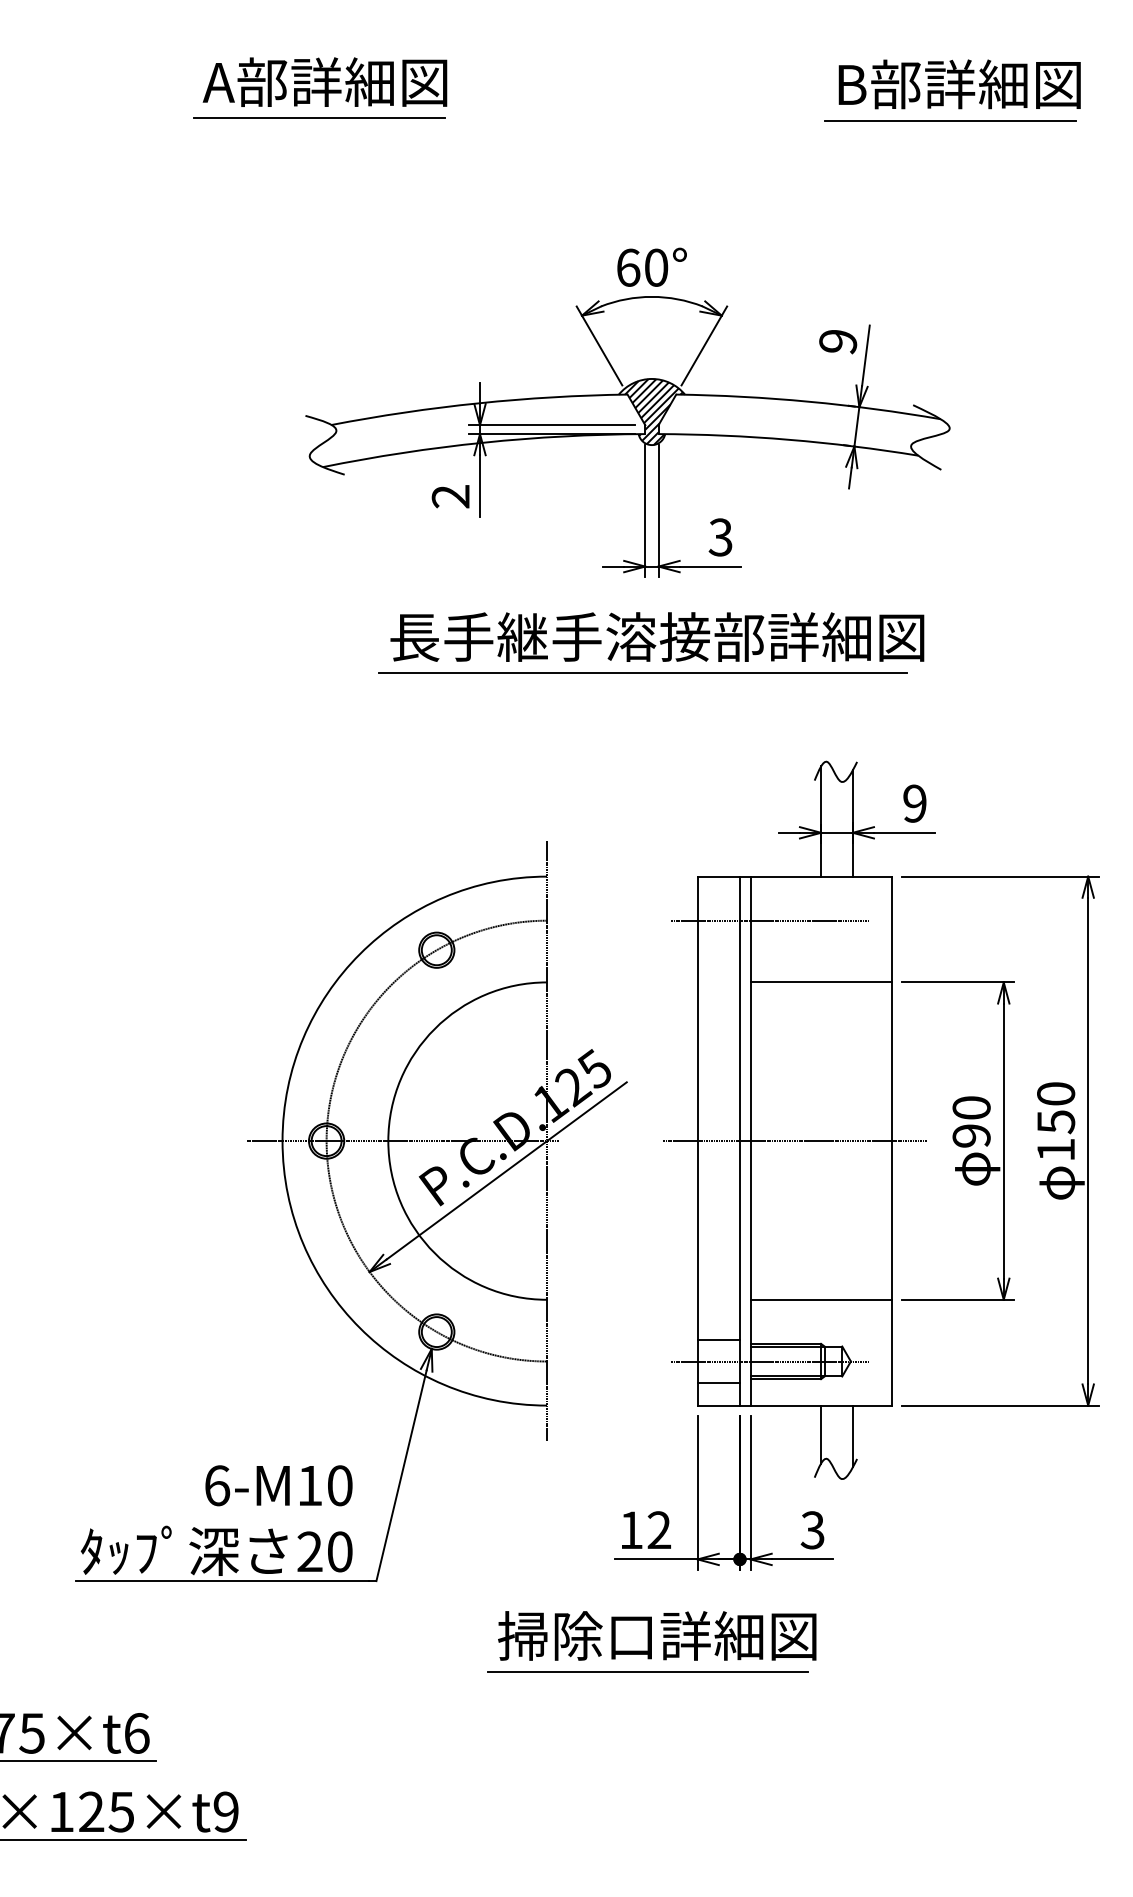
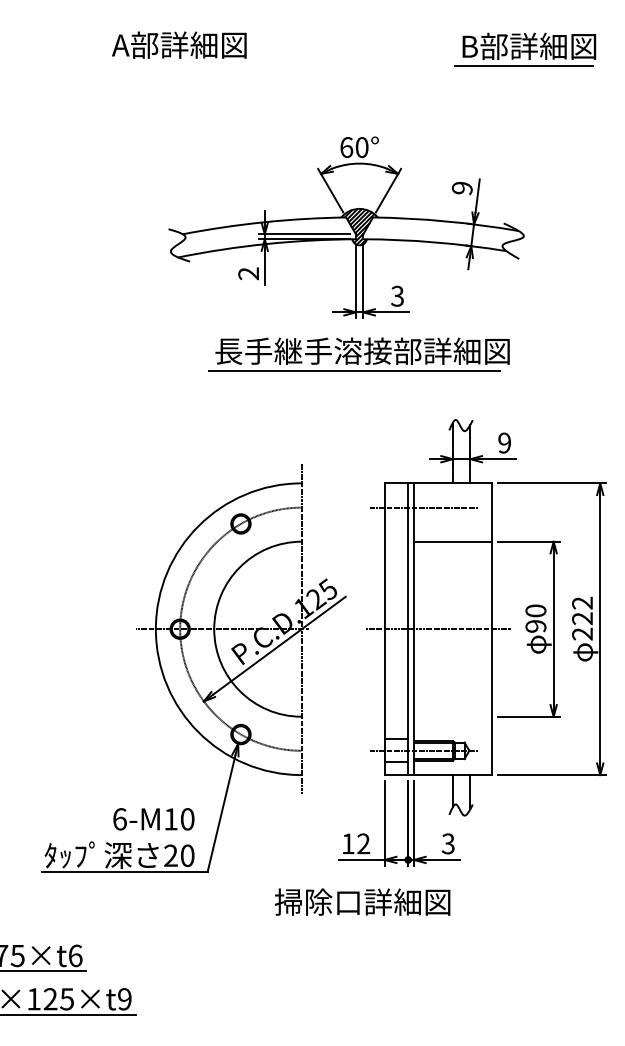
line: (318, 119) -> (175, 65), removed
text: (1056, 1121) -> (582, 618), 150 -> 222
line: (820, 1299) -> (452, 716), removed
line: (648, 1672) -> (357, 922), removed

